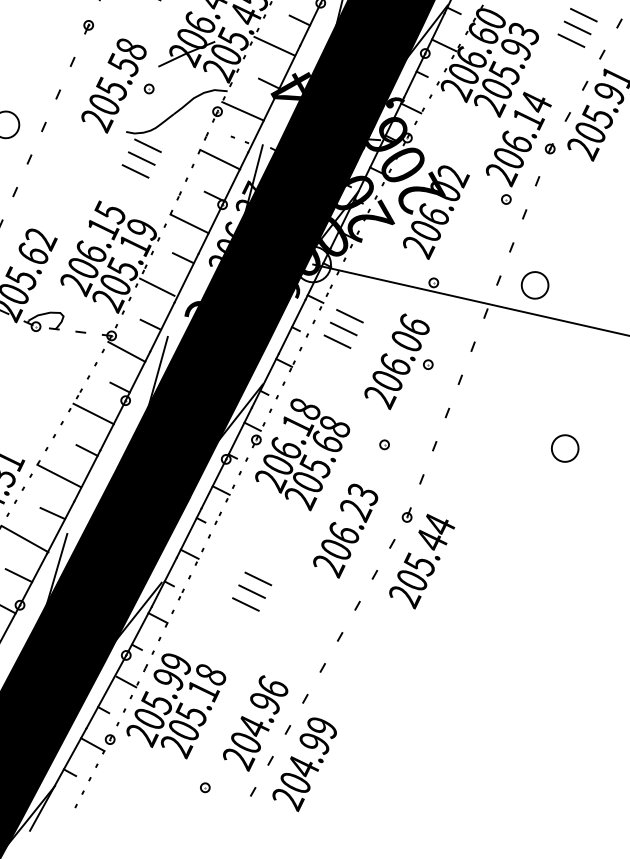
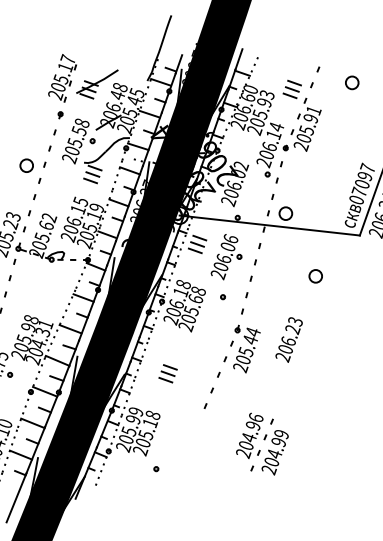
circle: (564, 448) -> (315, 276), moved
text: (344, 529) -> (288, 339), moved
part: (280, 742) -> (262, 443), moved

